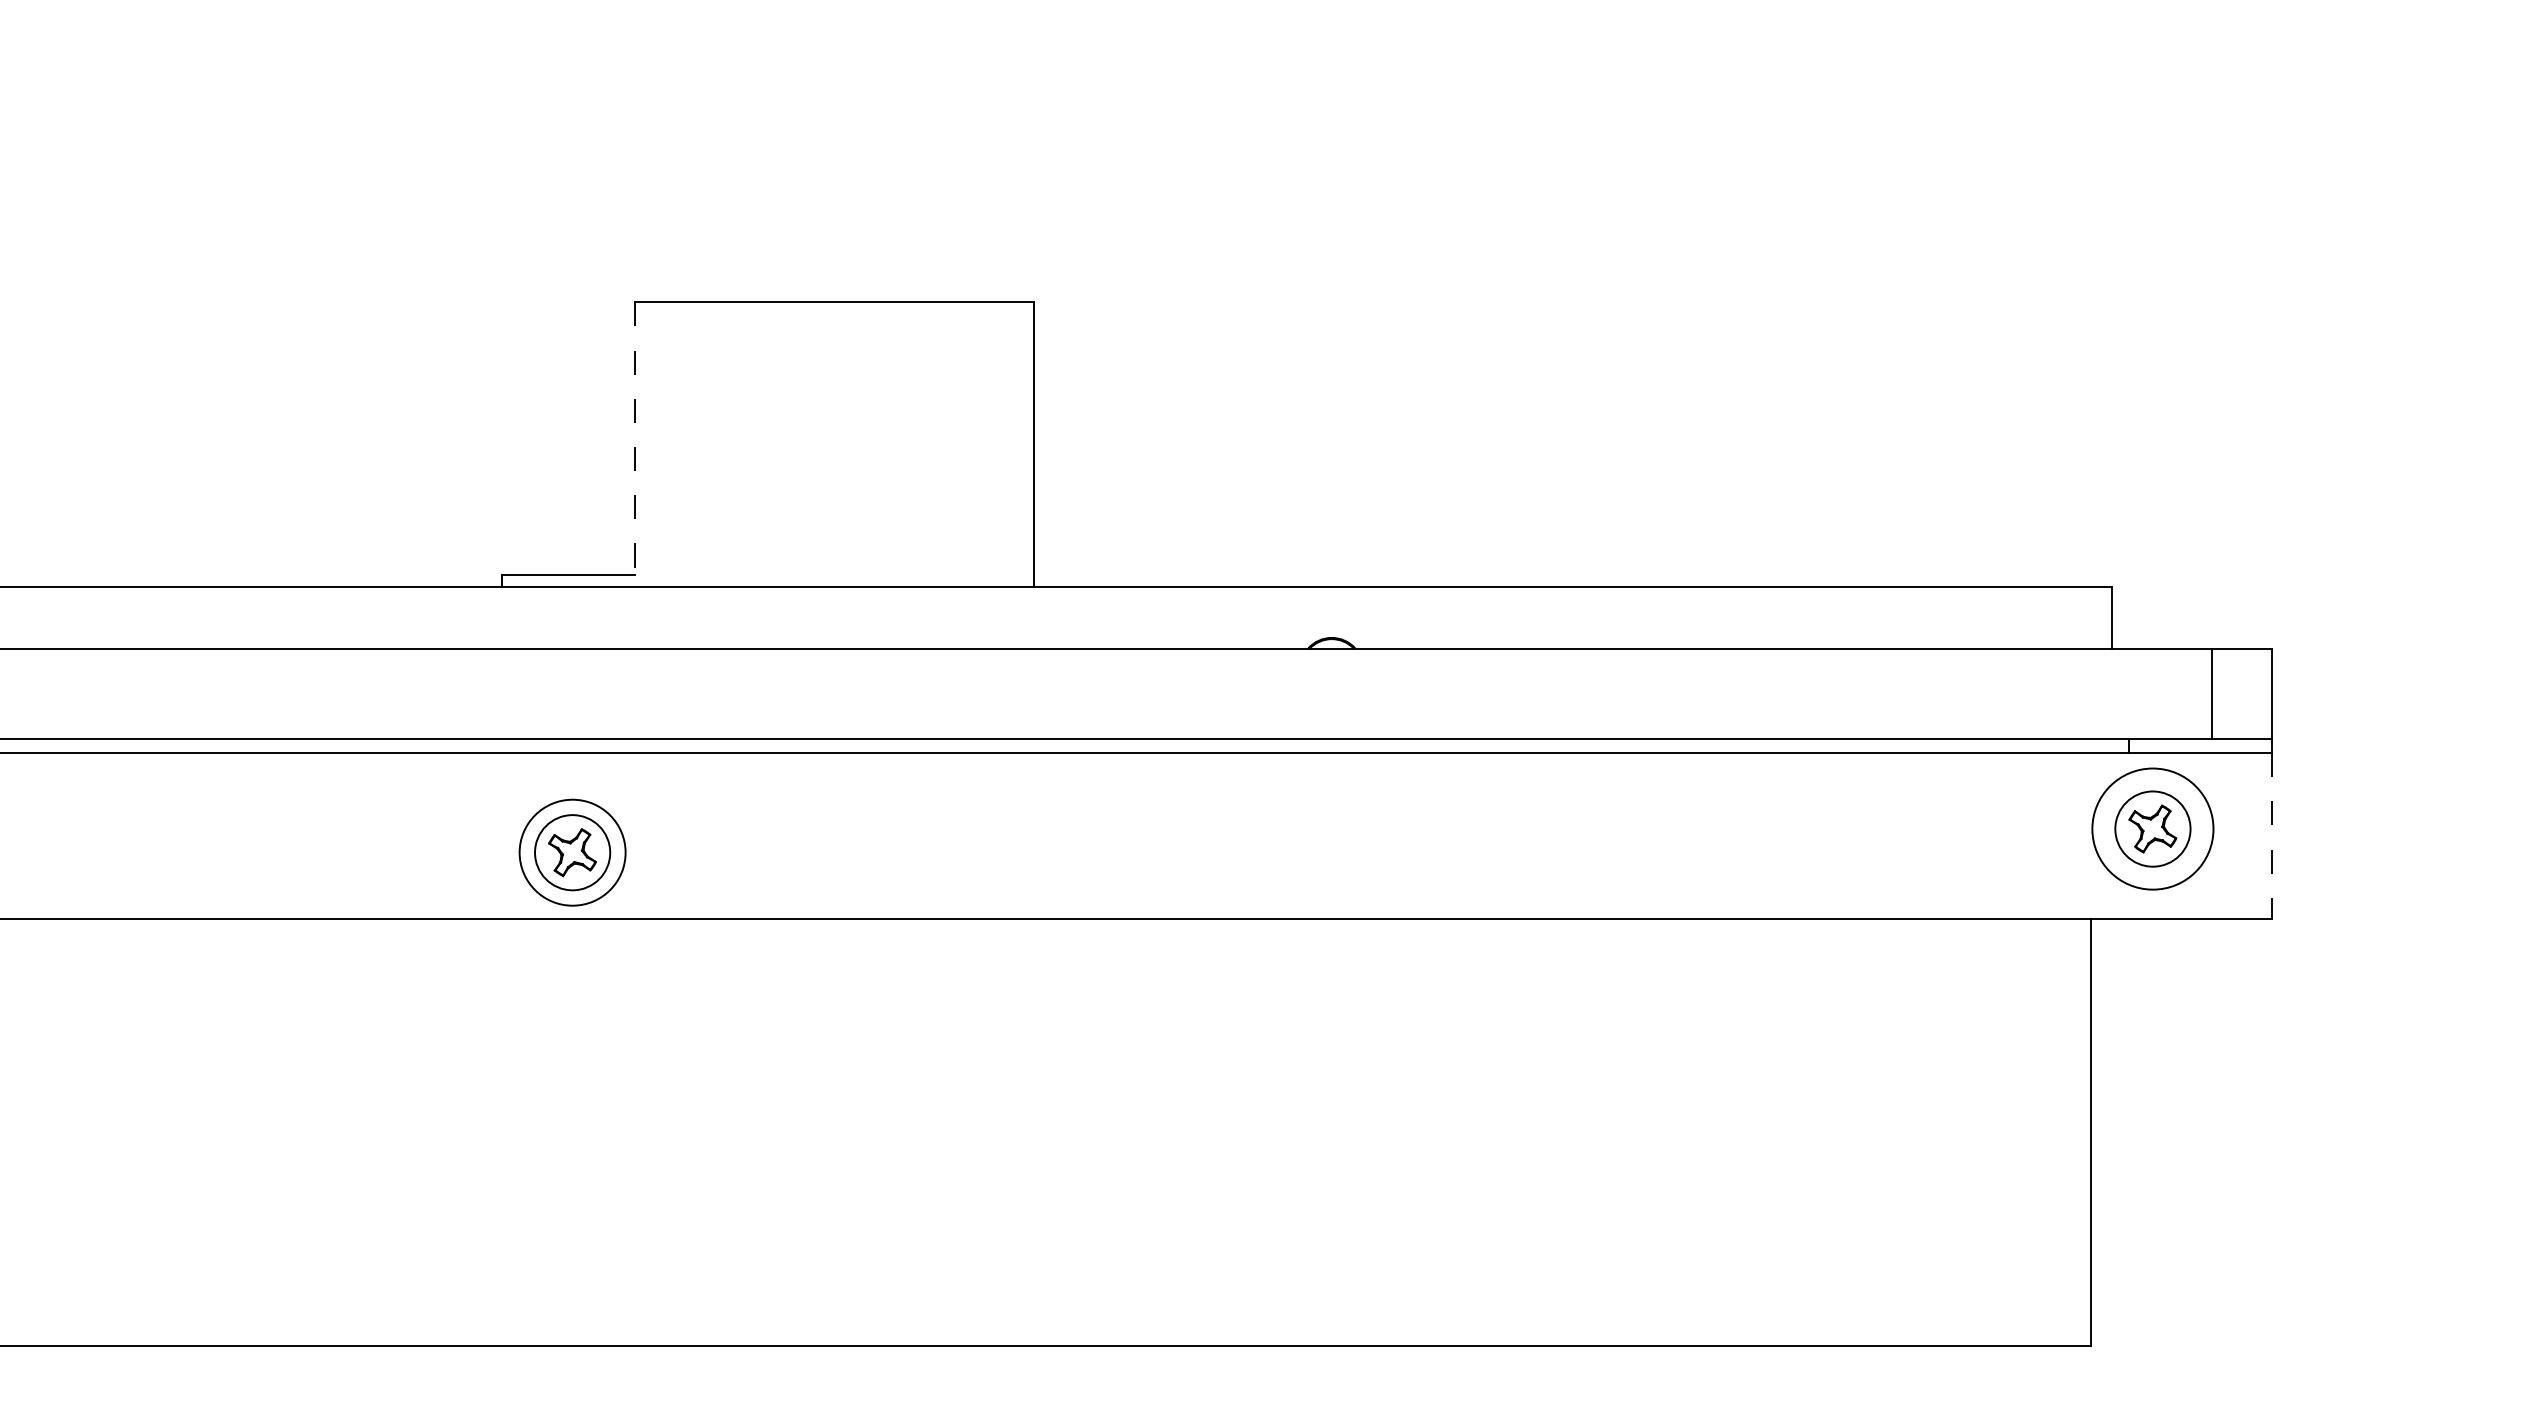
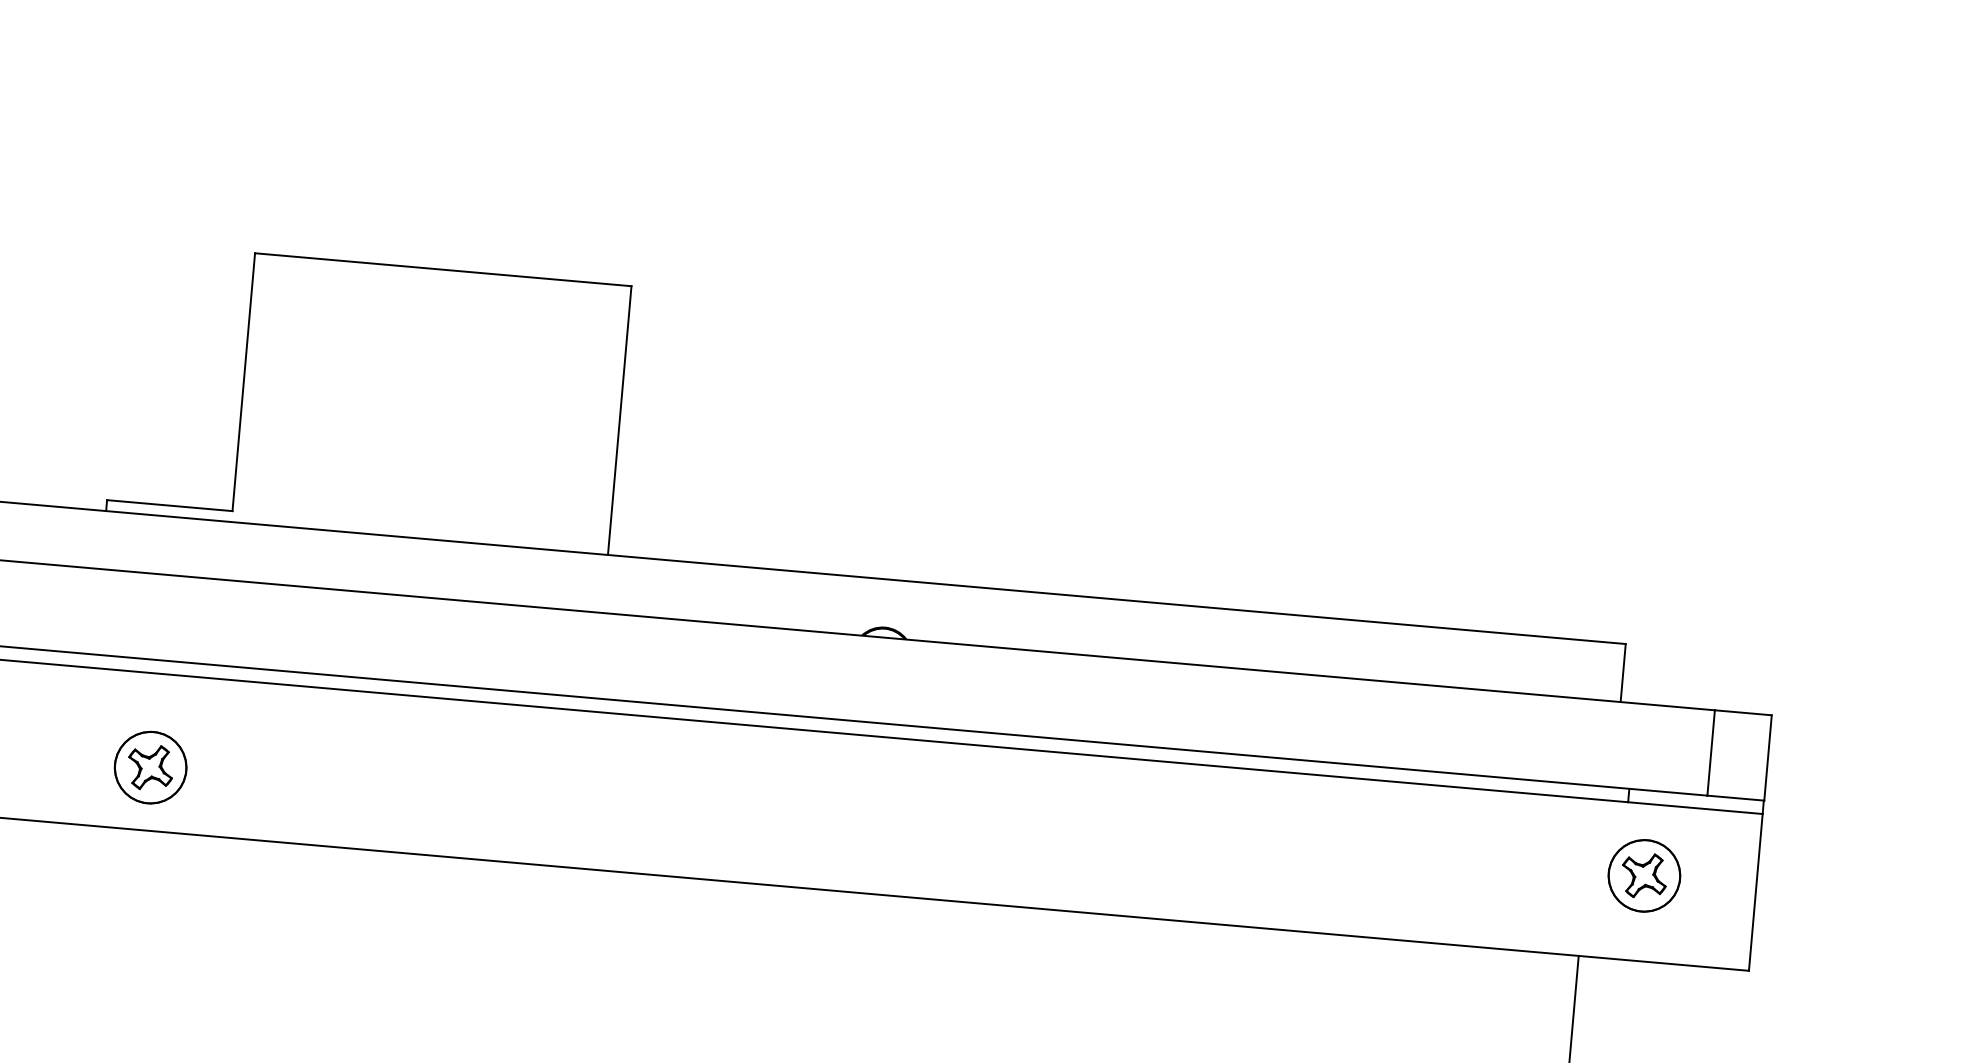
line: (635, 438) -> (244, 381), dashed -> solid
circle: (2152, 828) -> (1644, 875), size x0.62
line: (2271, 836) -> (1755, 892), dashed -> solid
circle: (572, 852) -> (150, 767), size x0.71

